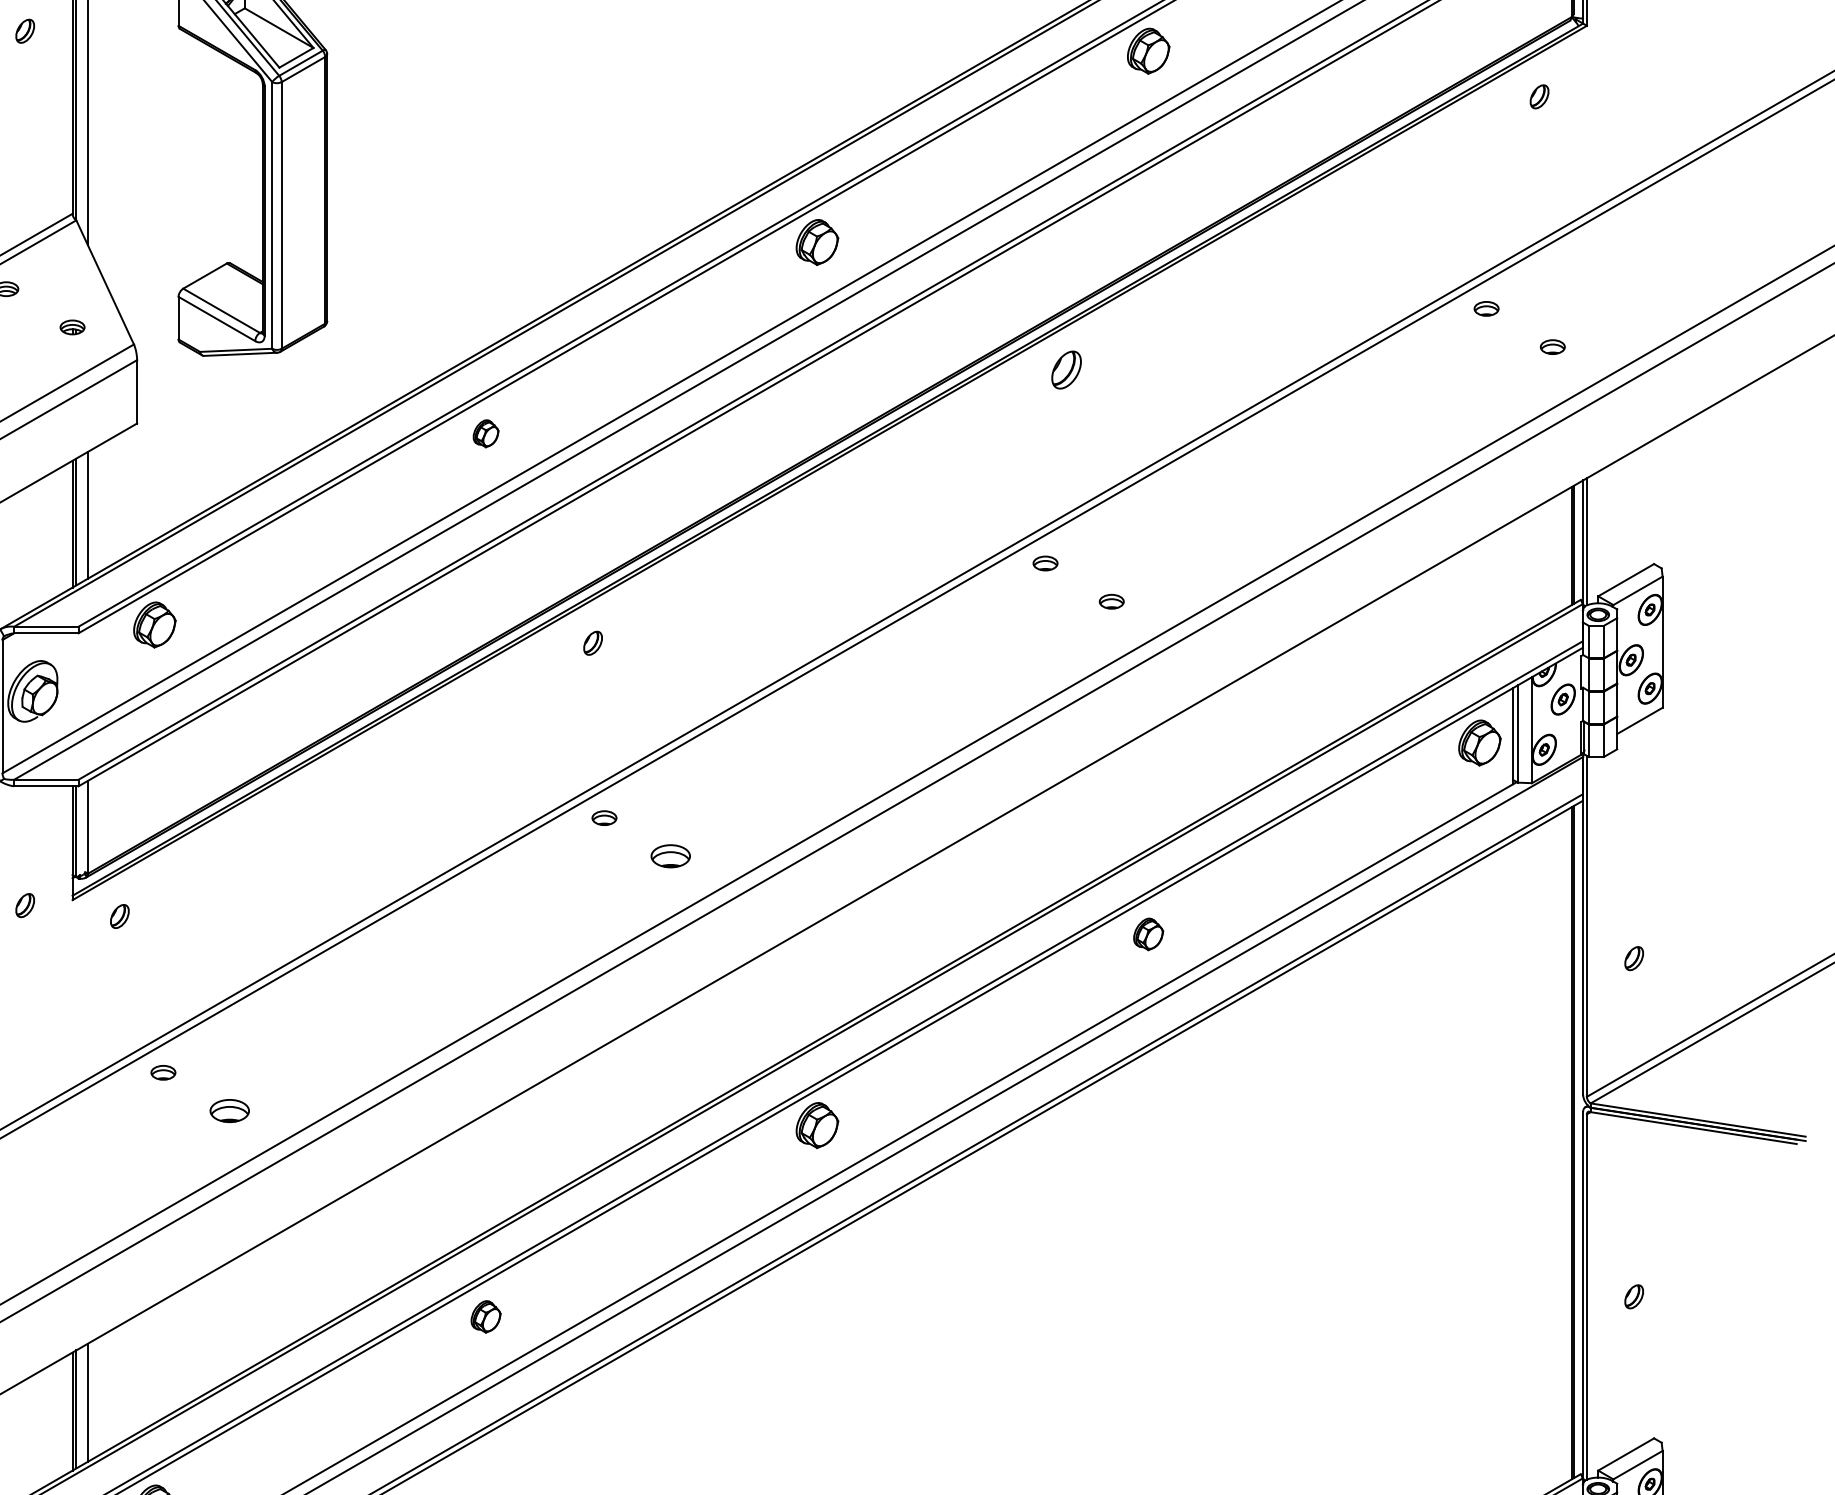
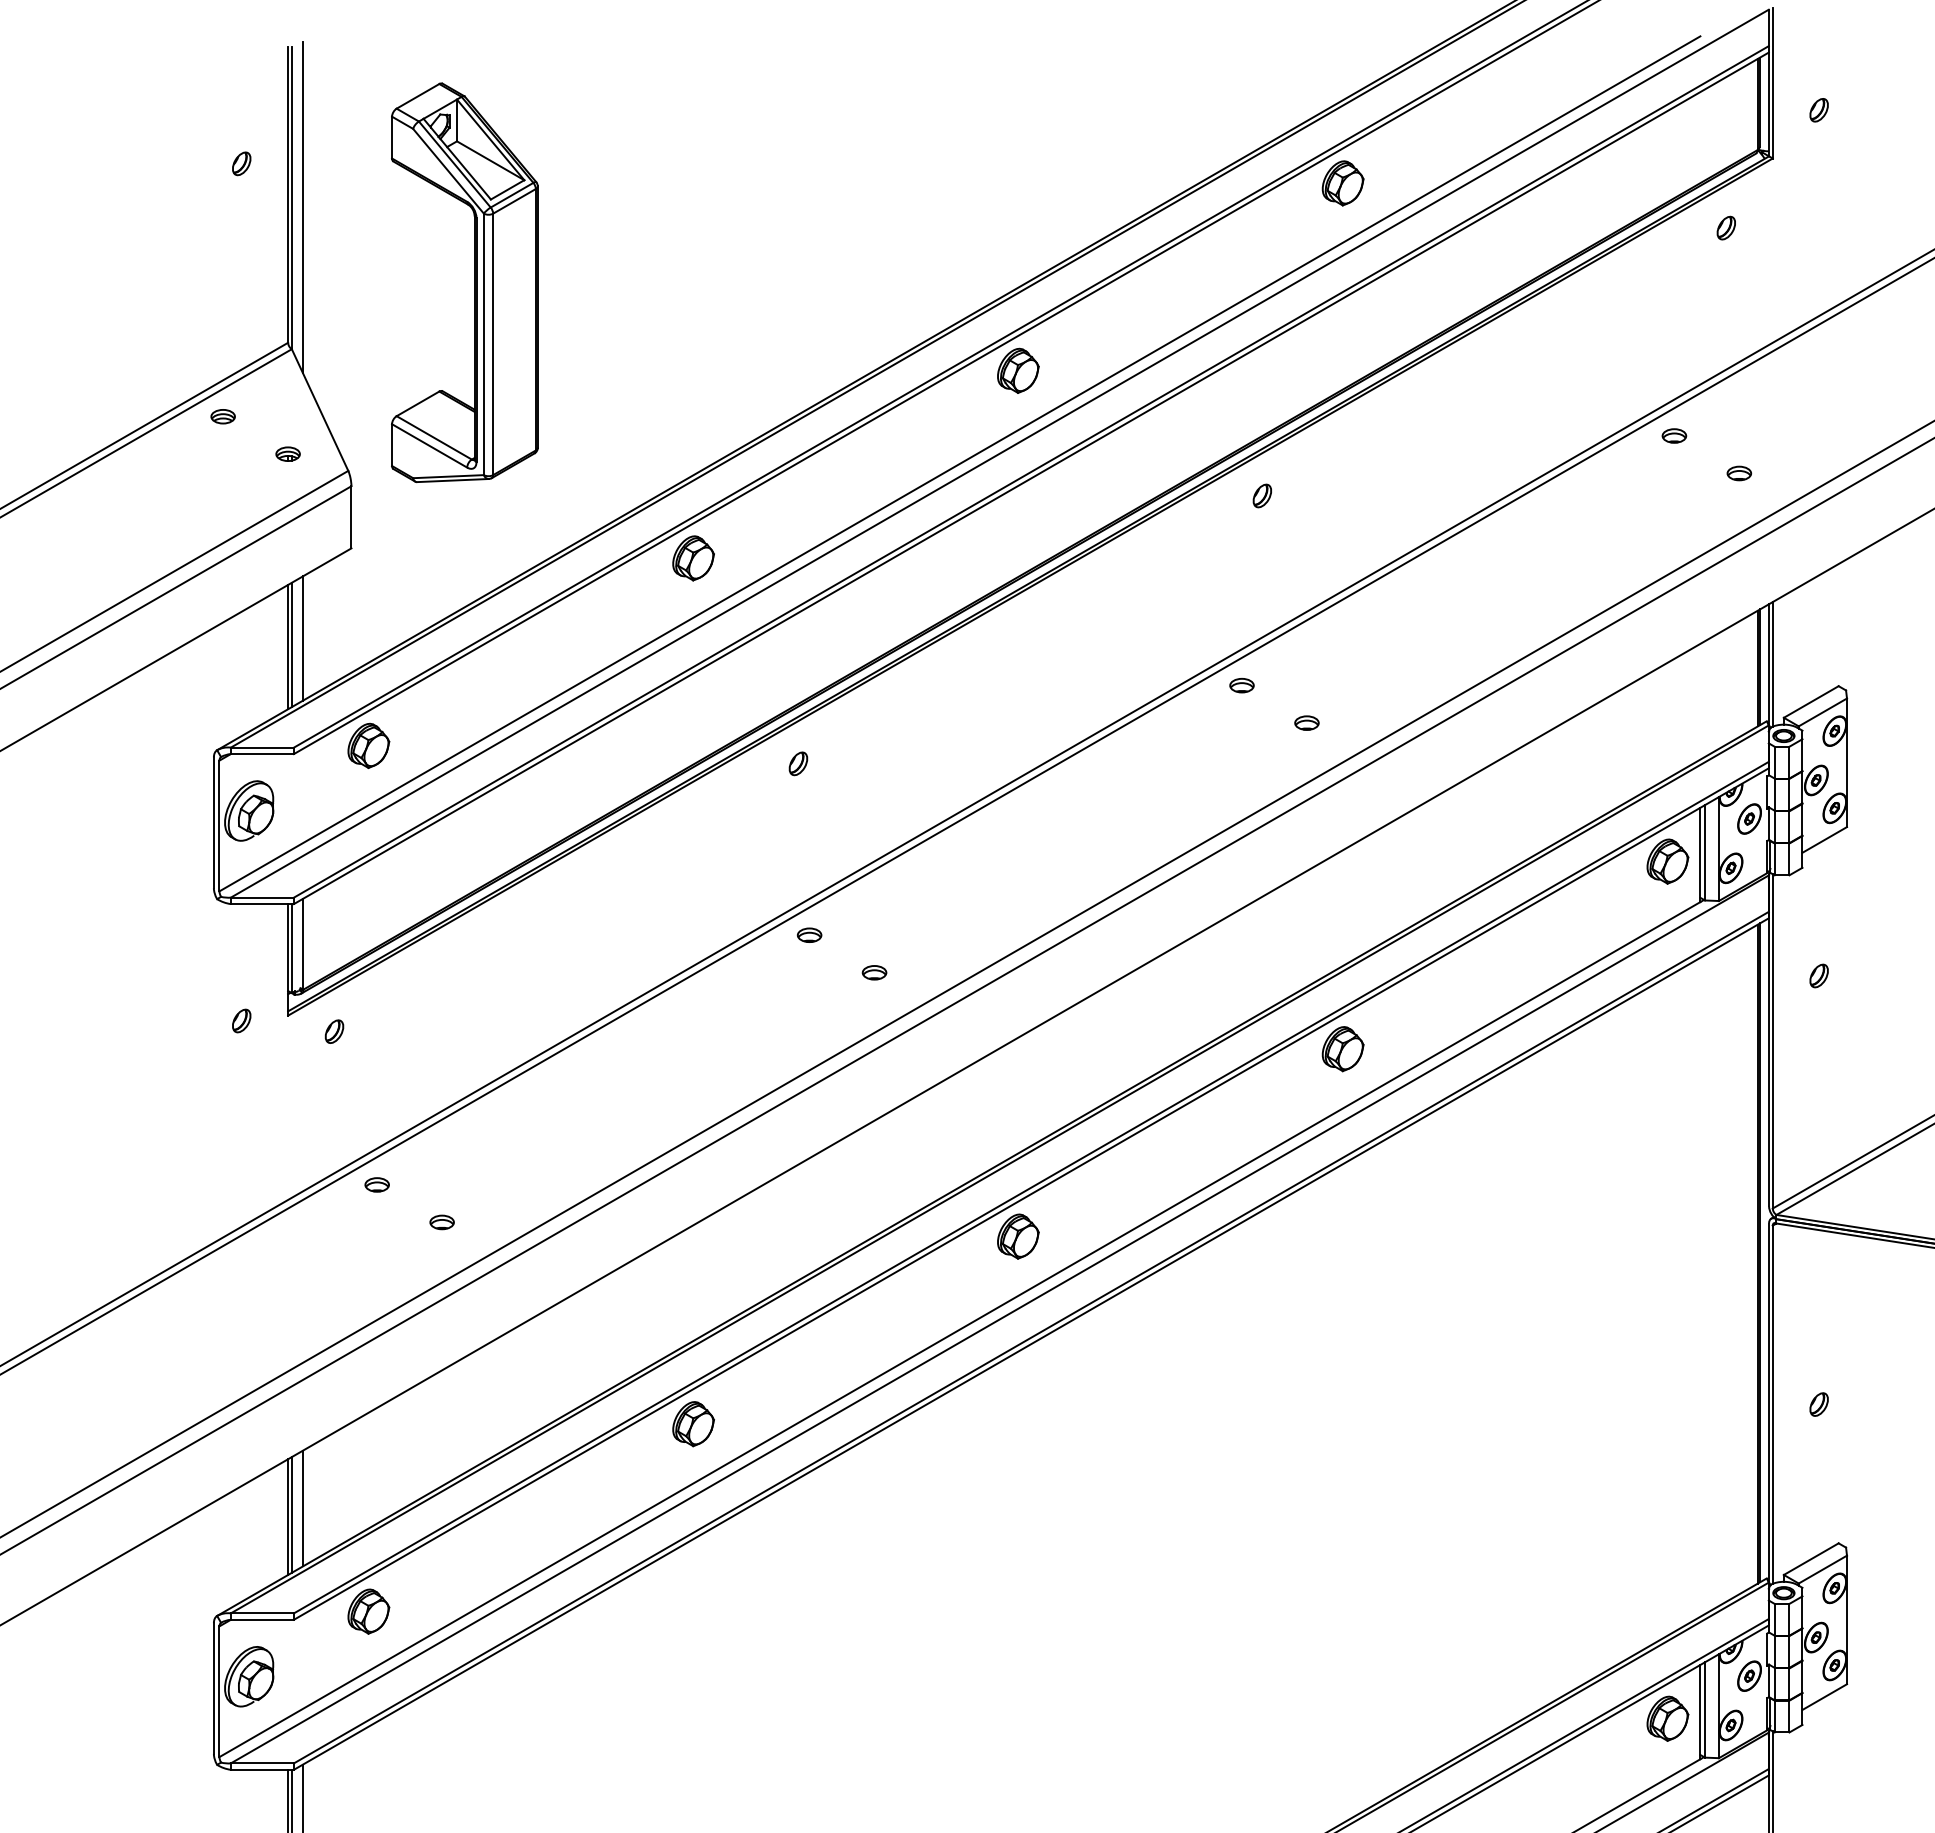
part: (1065, 369) -> (1261, 495), size x0.62
part: (486, 433) -> (693, 558), size x1.67
part: (670, 856) -> (874, 972), size x0.62
part: (1148, 934) -> (1342, 1049), size x1.43
part: (1633, 958) -> (1818, 975), moved
part: (229, 1111) -> (441, 1222), size x0.62
part: (486, 1317) -> (693, 1424), size x1.43

